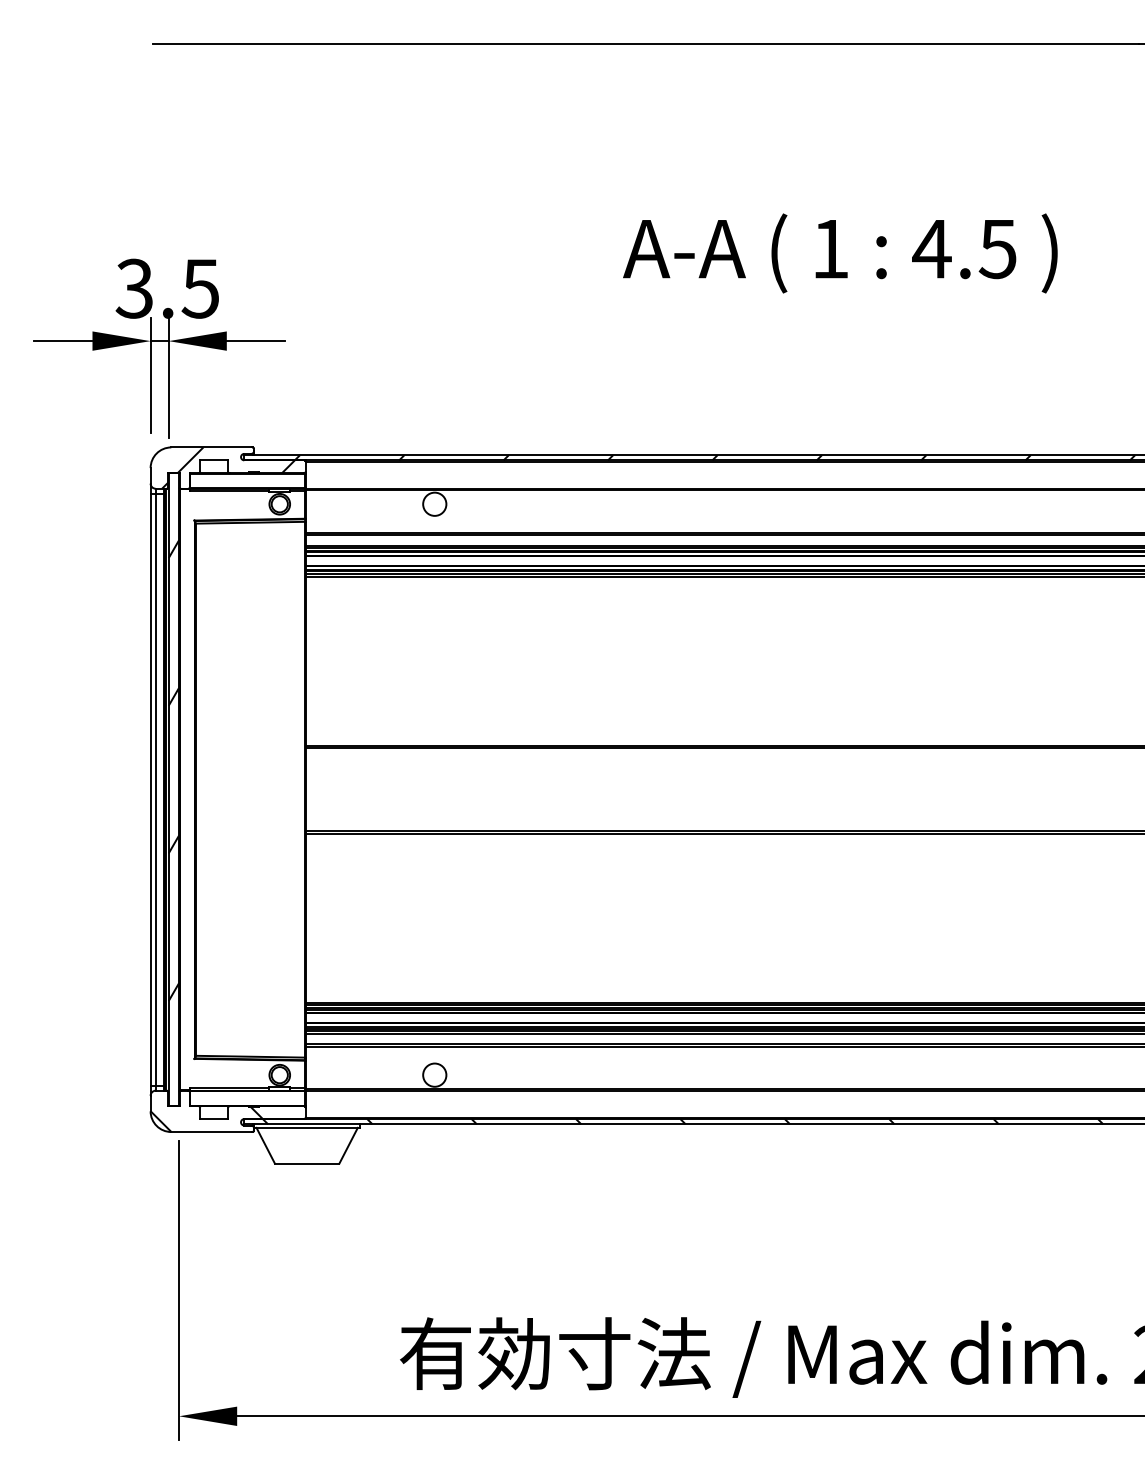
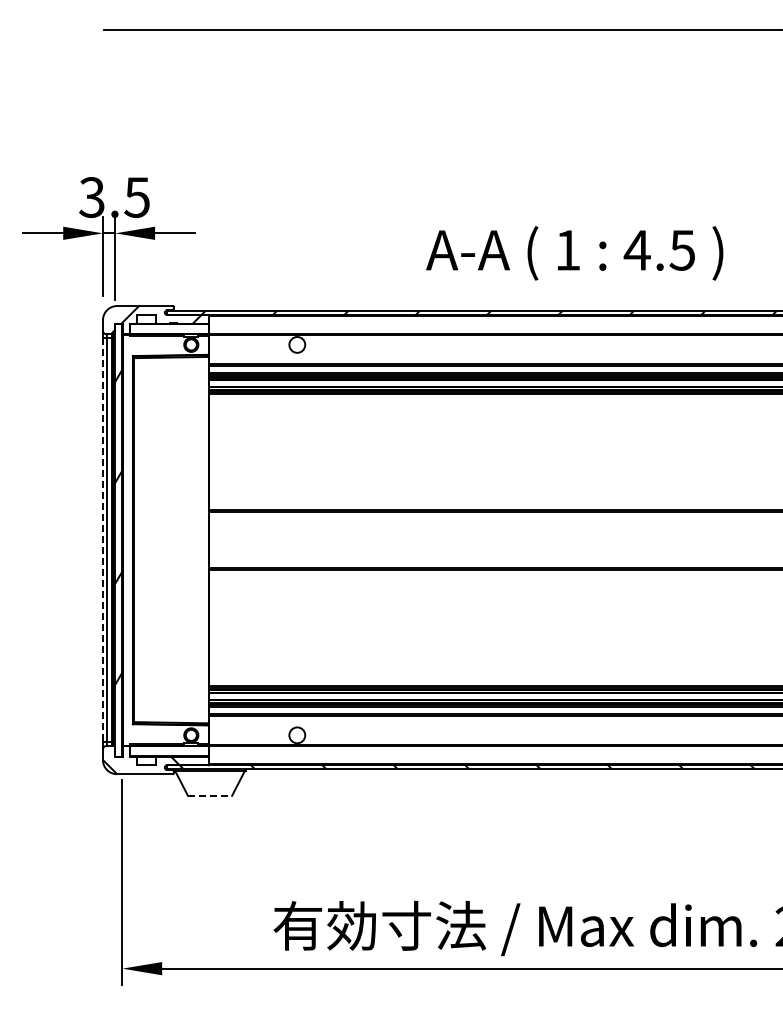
text: (840, 253) -> (574, 253), moved
line: (149, 790) -> (102, 540), solid -> dashed
line: (307, 1163) -> (210, 795), solid -> dashed

